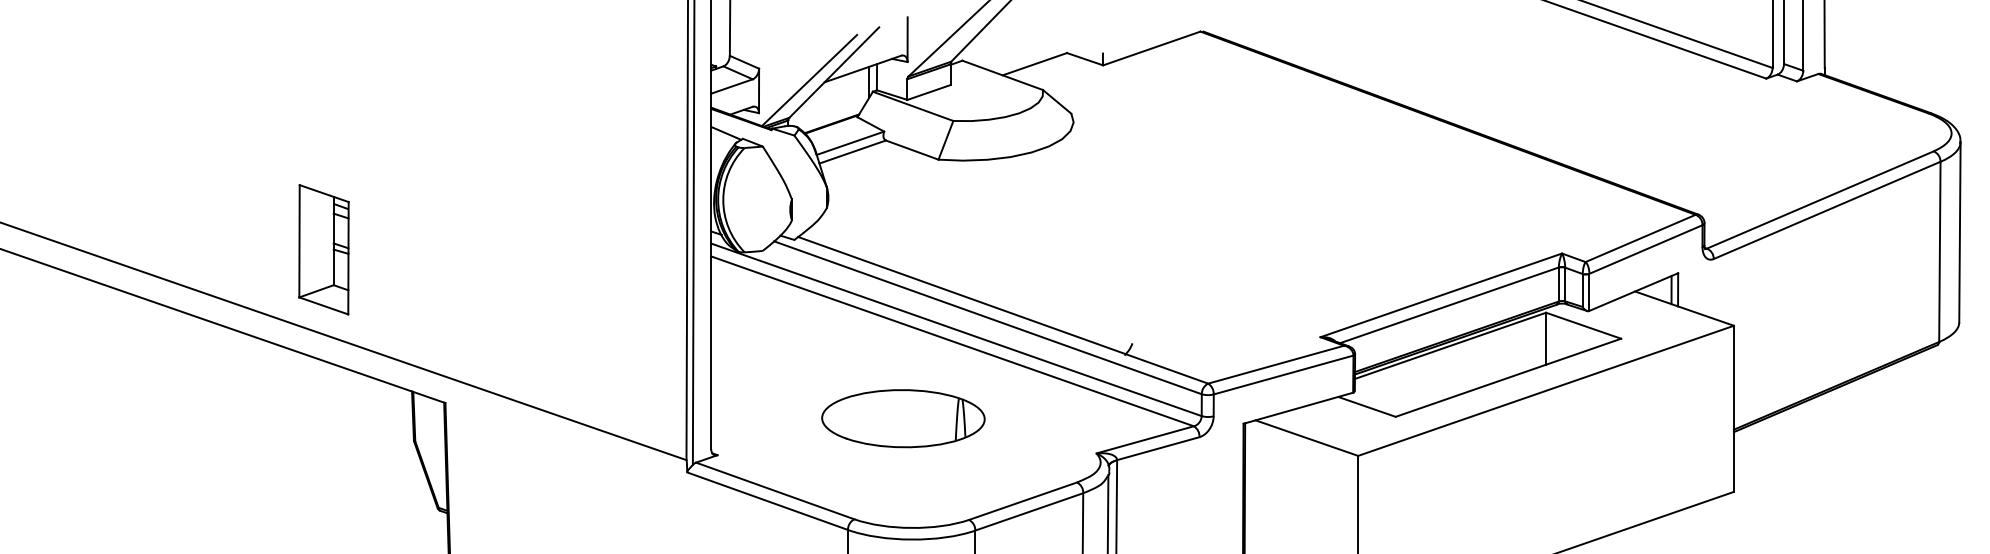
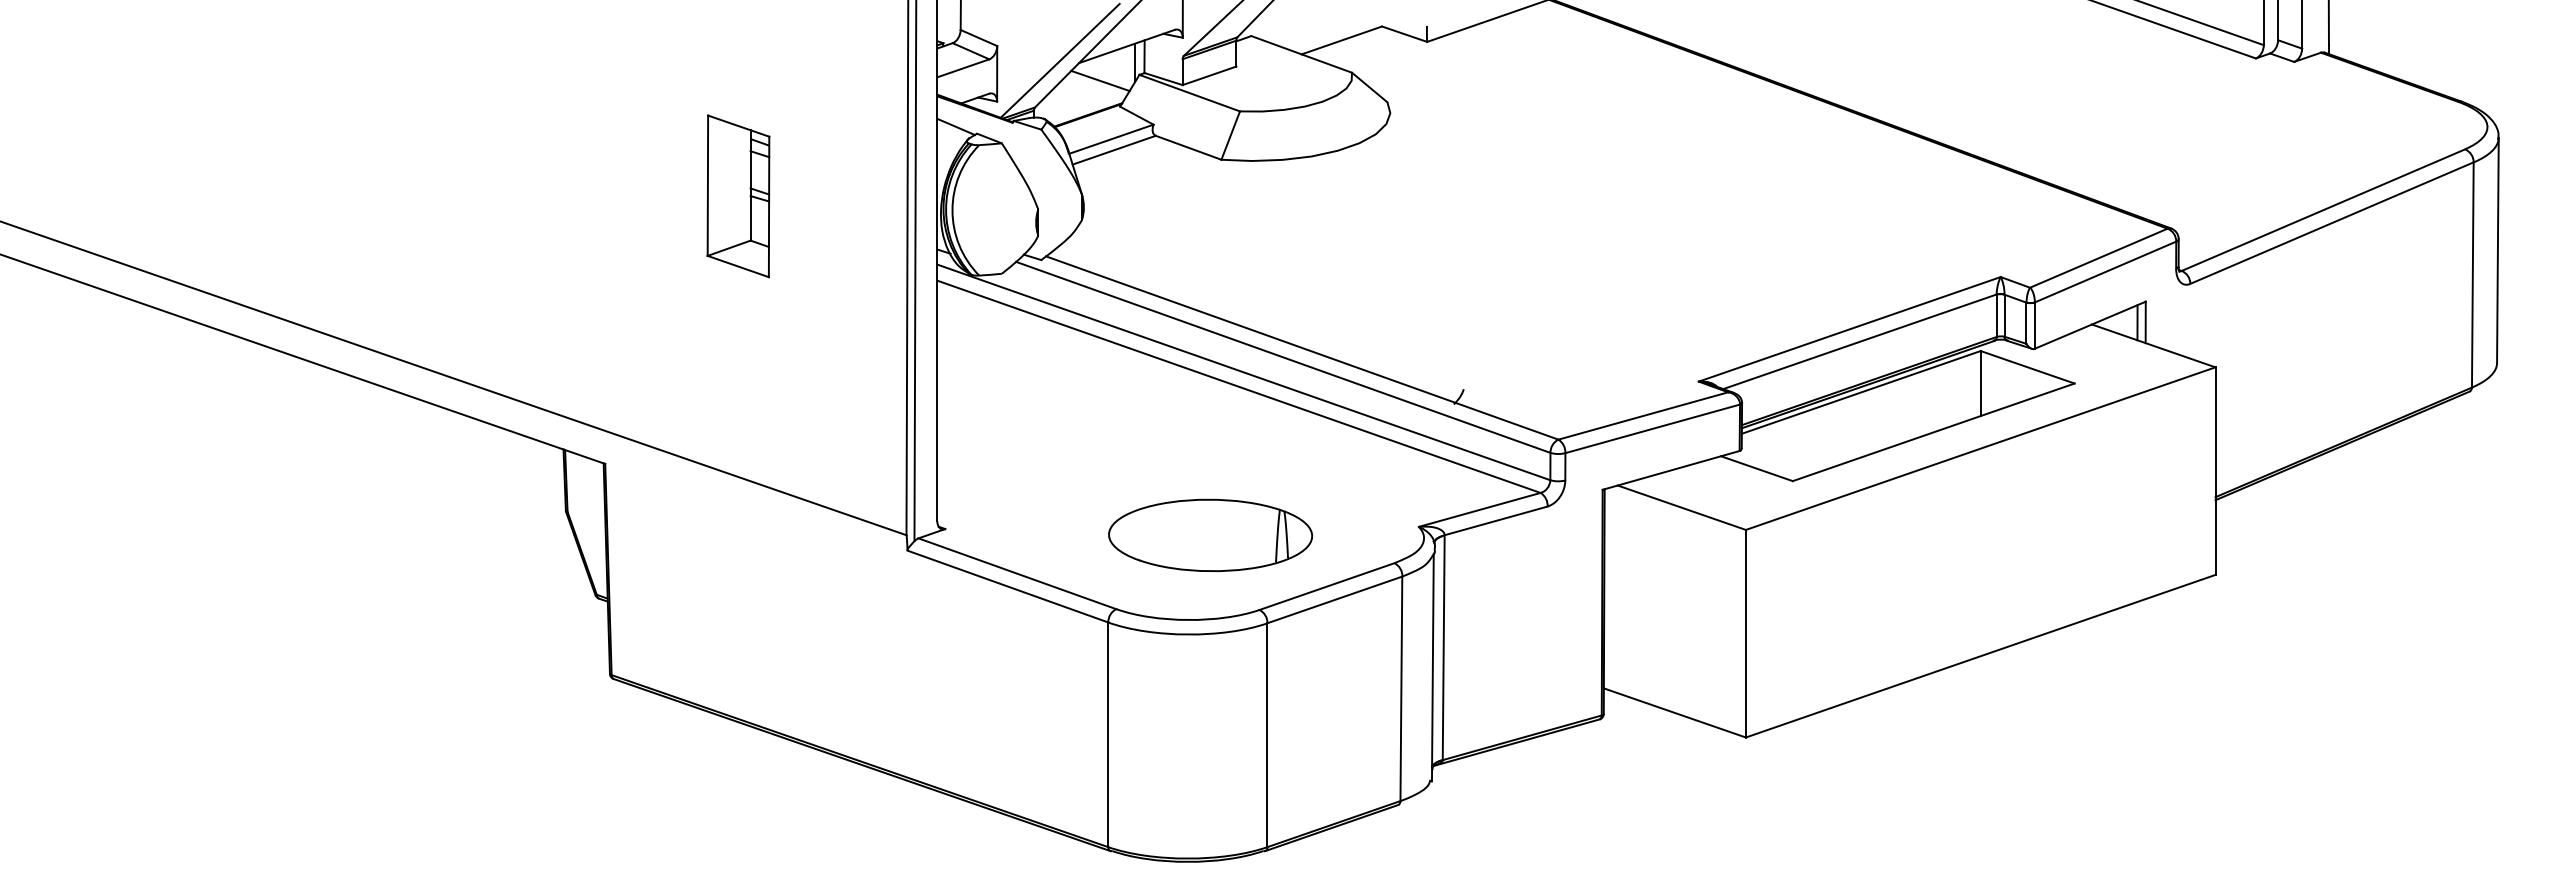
line: (841, 96) -> (1100, 80), added
part: (324, 249) -> (738, 196), moved
part: (903, 417) -> (1210, 534), moved

